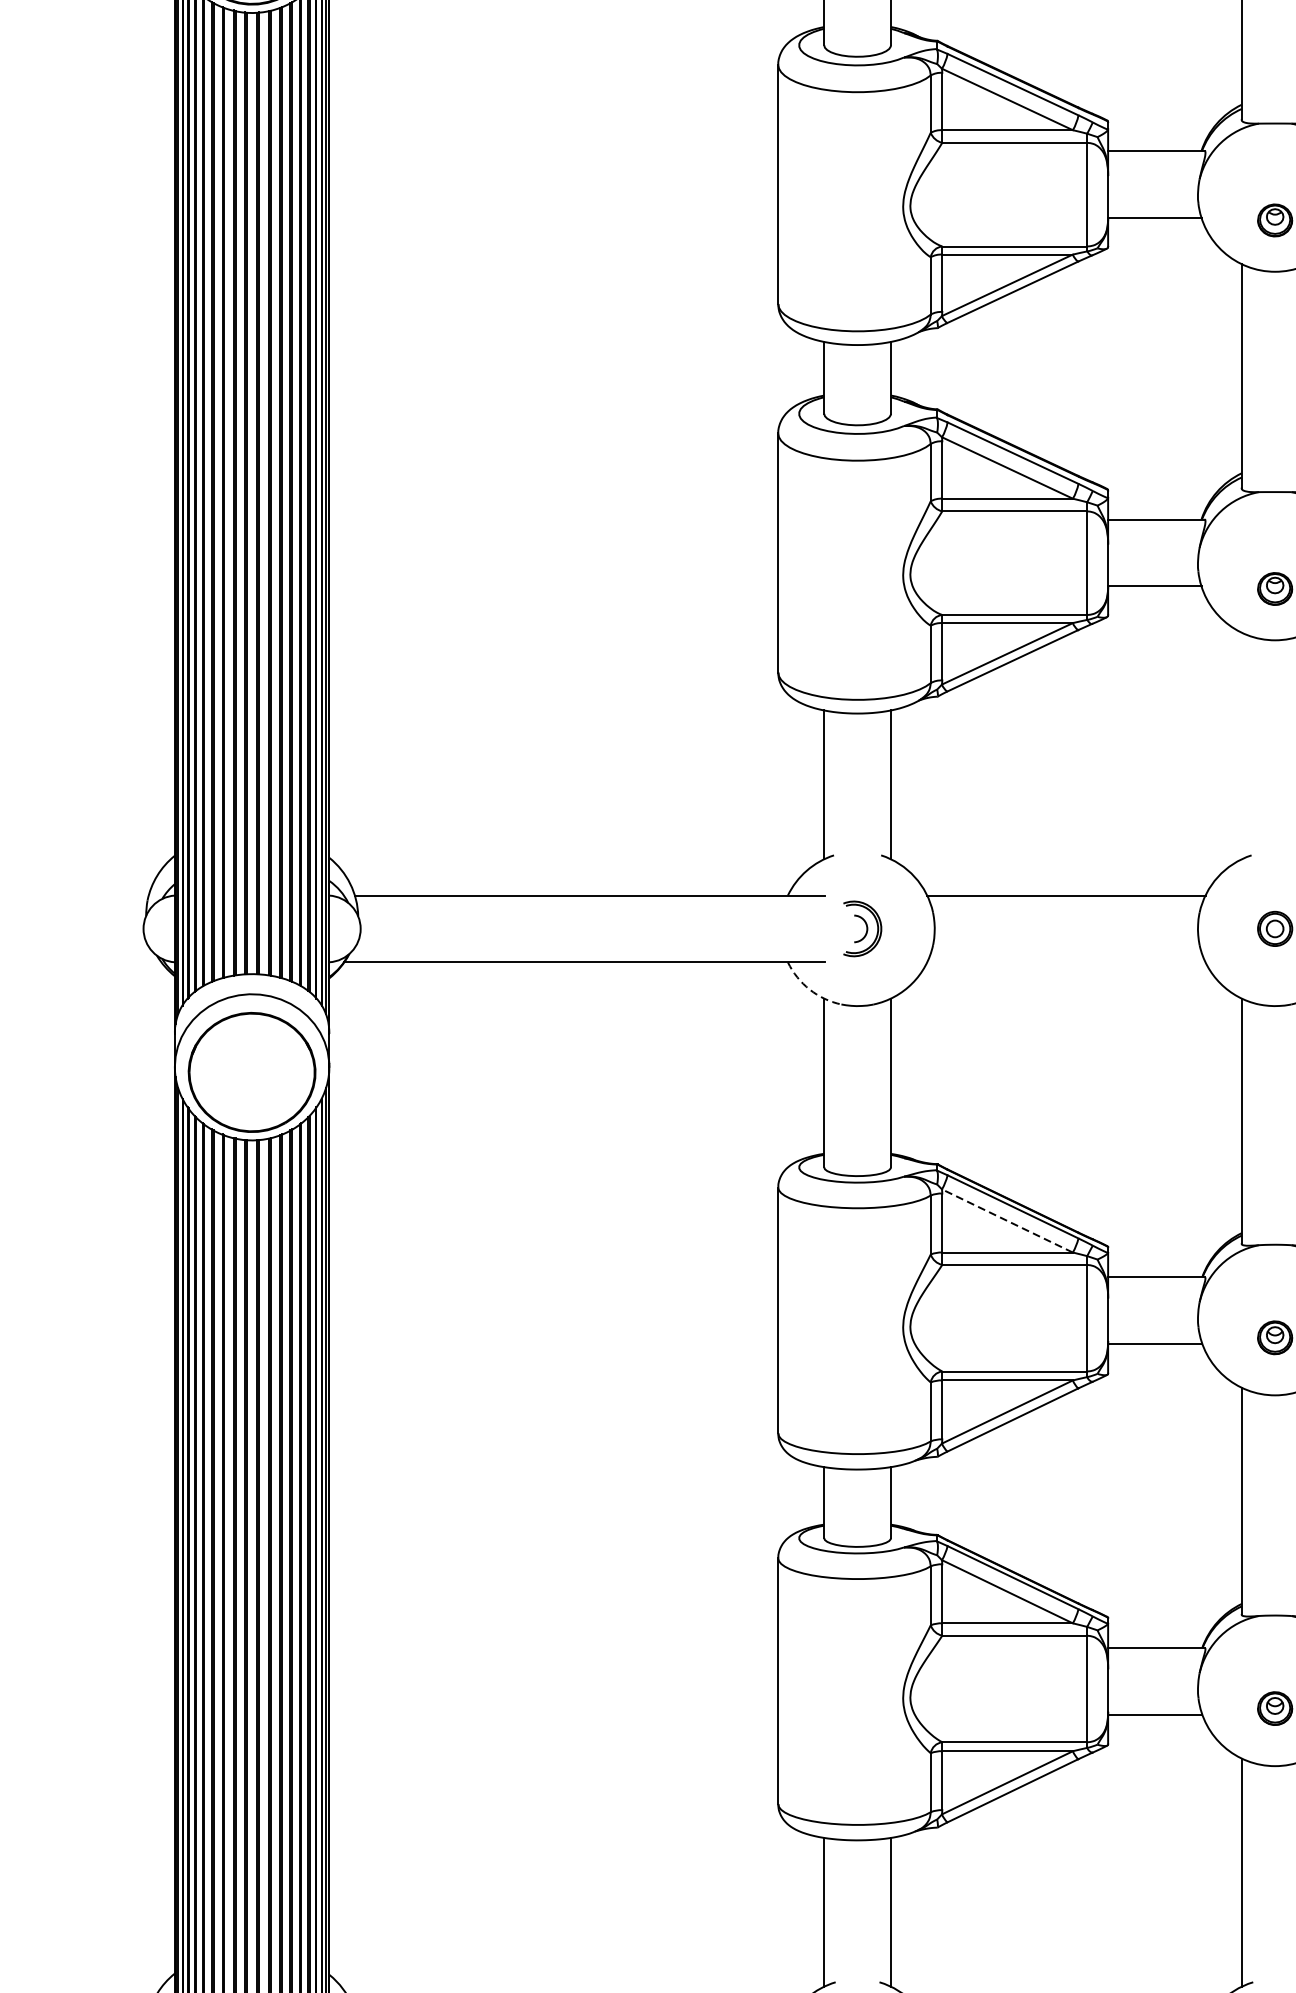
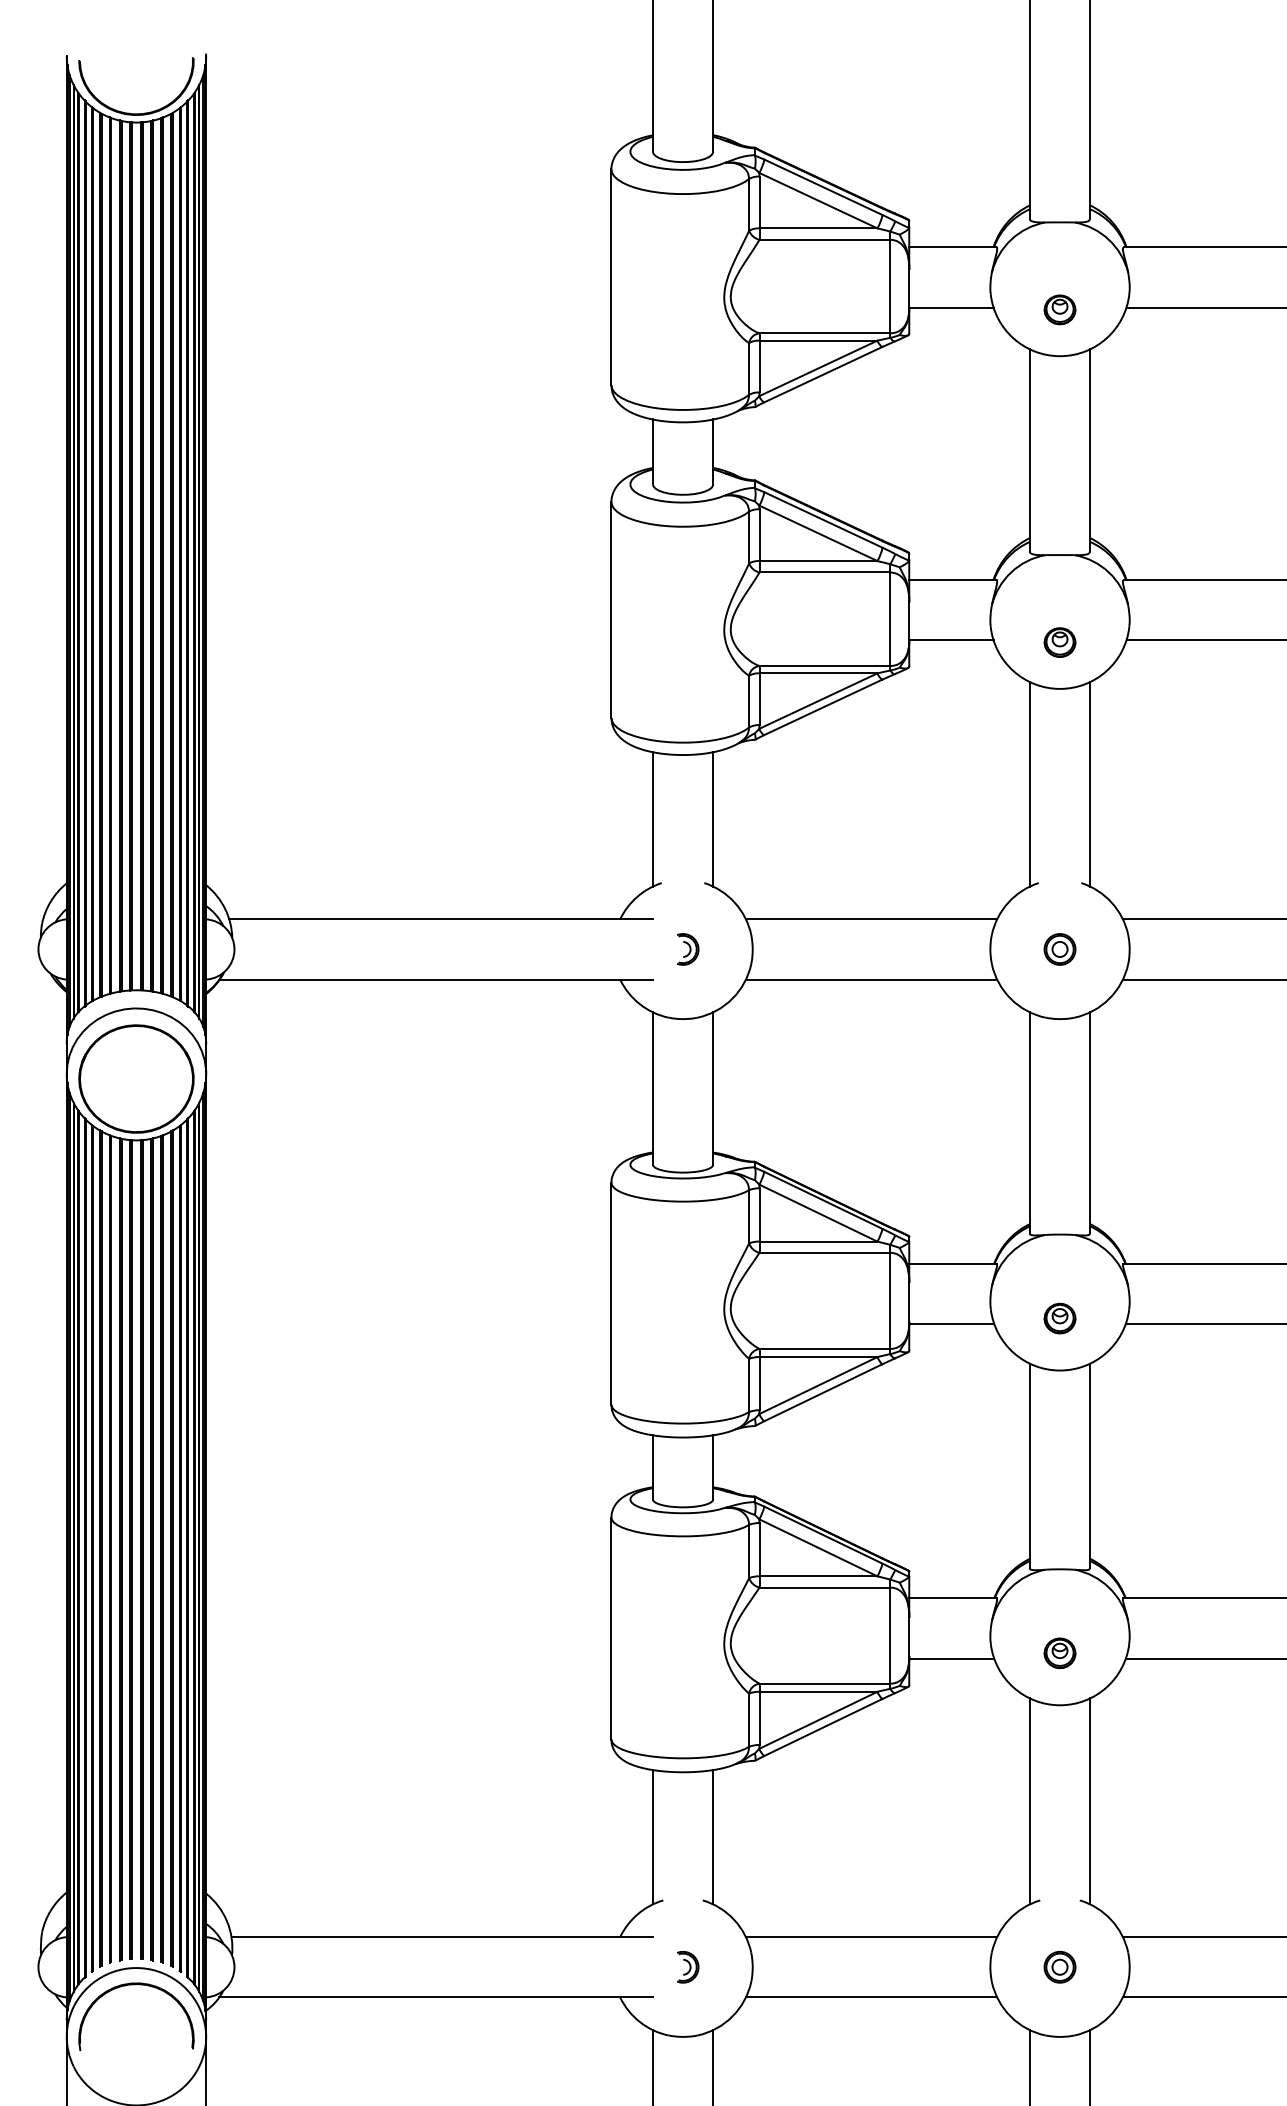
line: (1241, 746) -> (1029, 784), added
part: (863, 928) -> (688, 949), size x0.62
line: (1066, 962) -> (871, 979), added
arc: (809, 989) -> (639, 1004), dashed -> solid
line: (1007, 1221) -> (818, 1213), dashed -> solid

